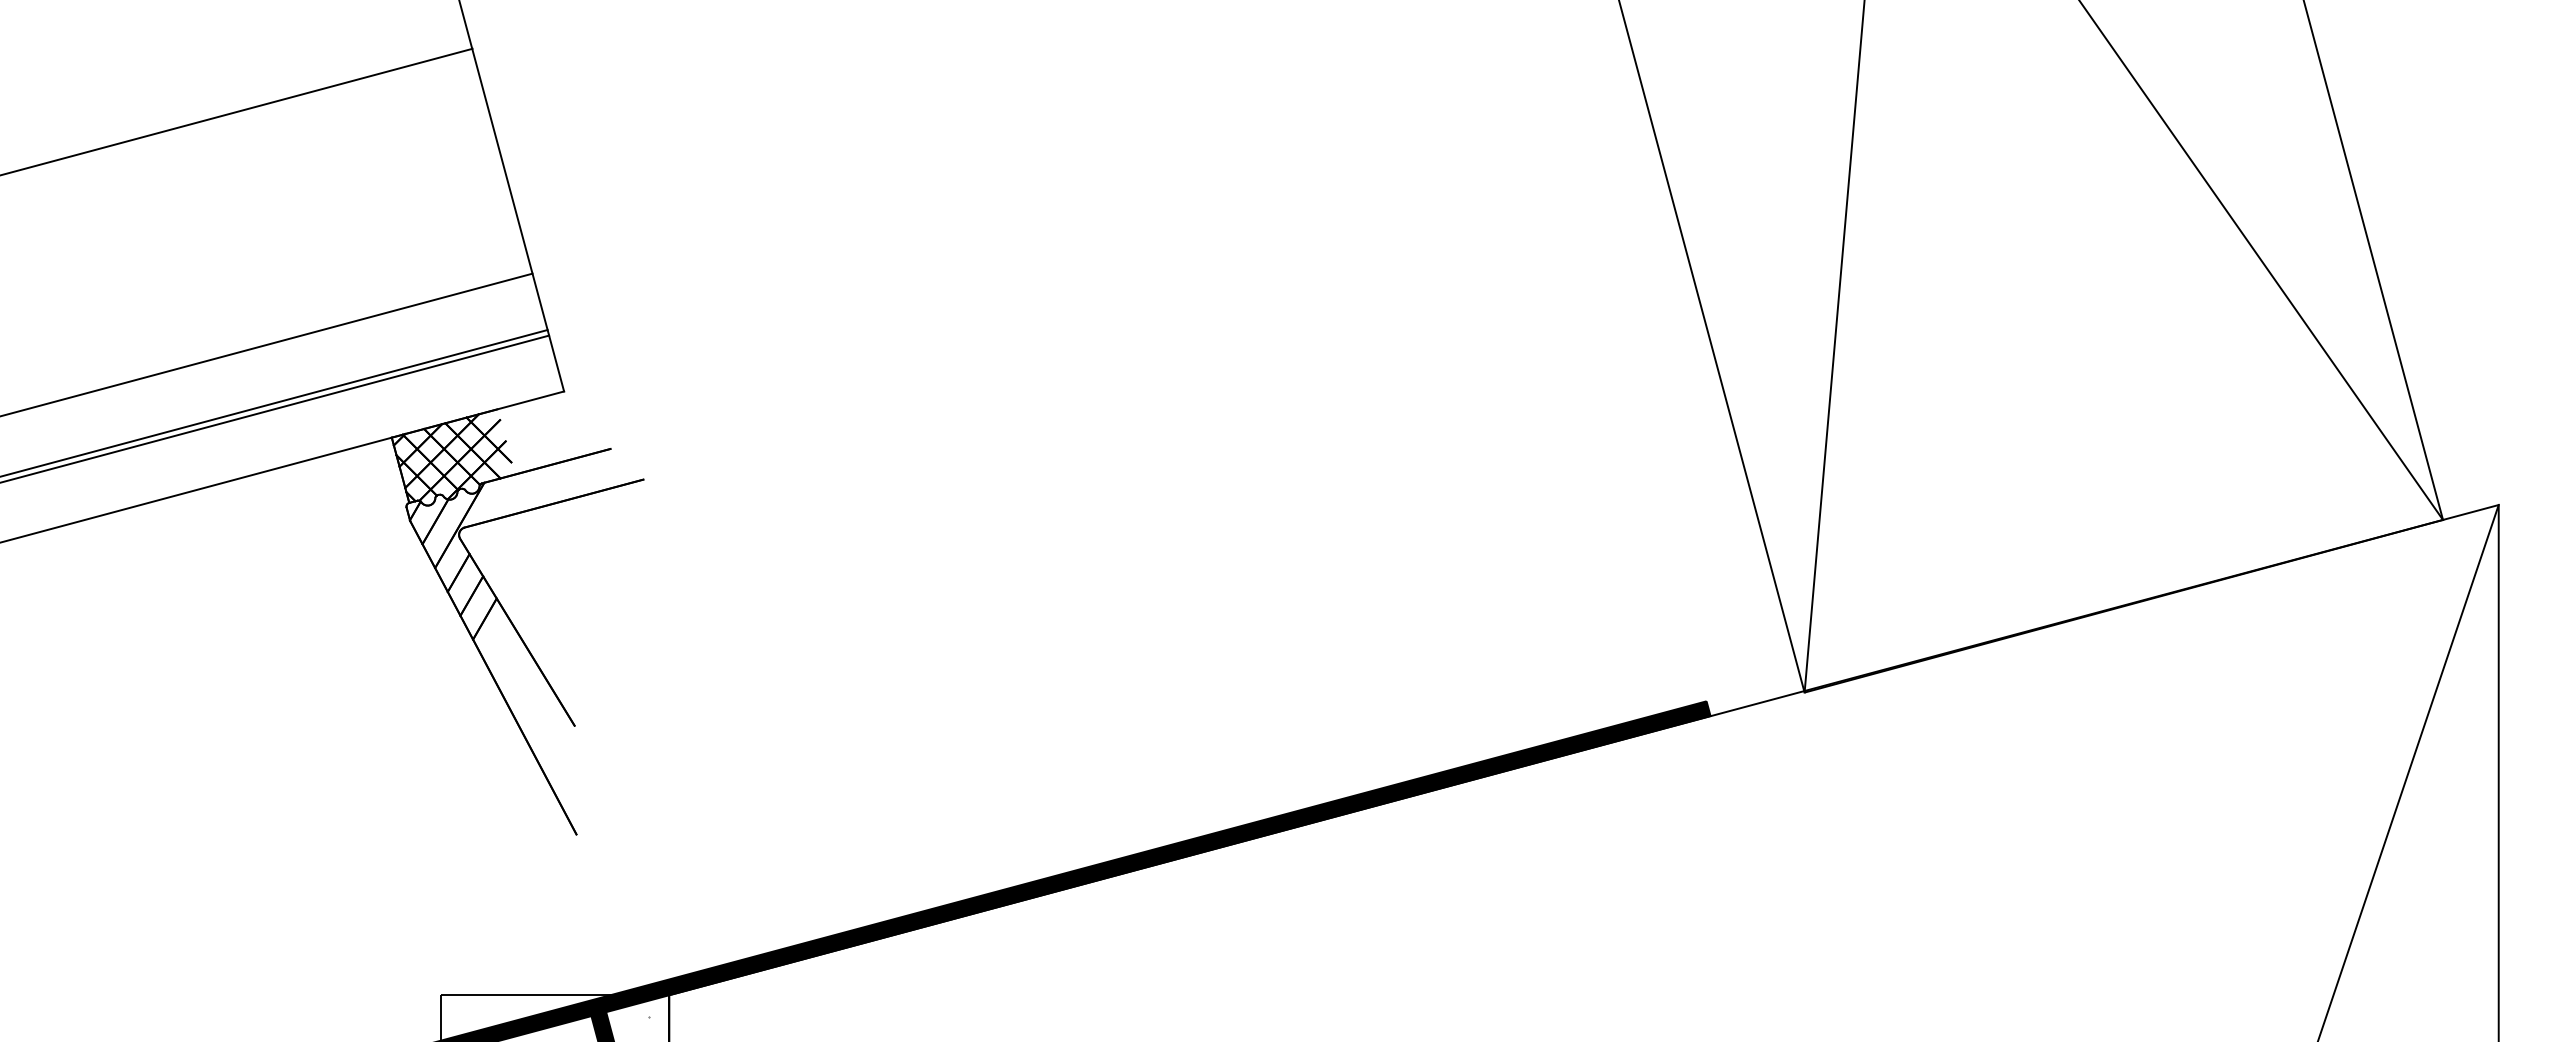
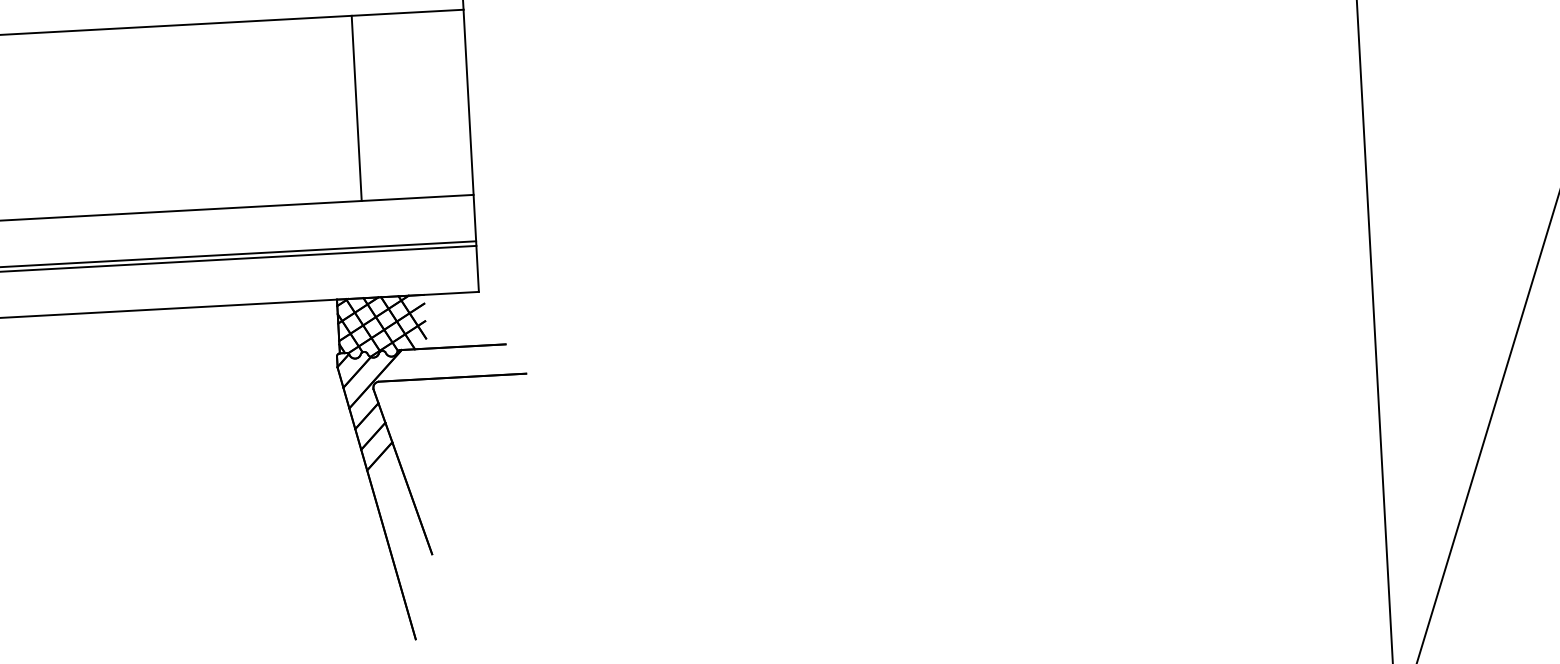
line: (366, 197) -> (356, 108), added

